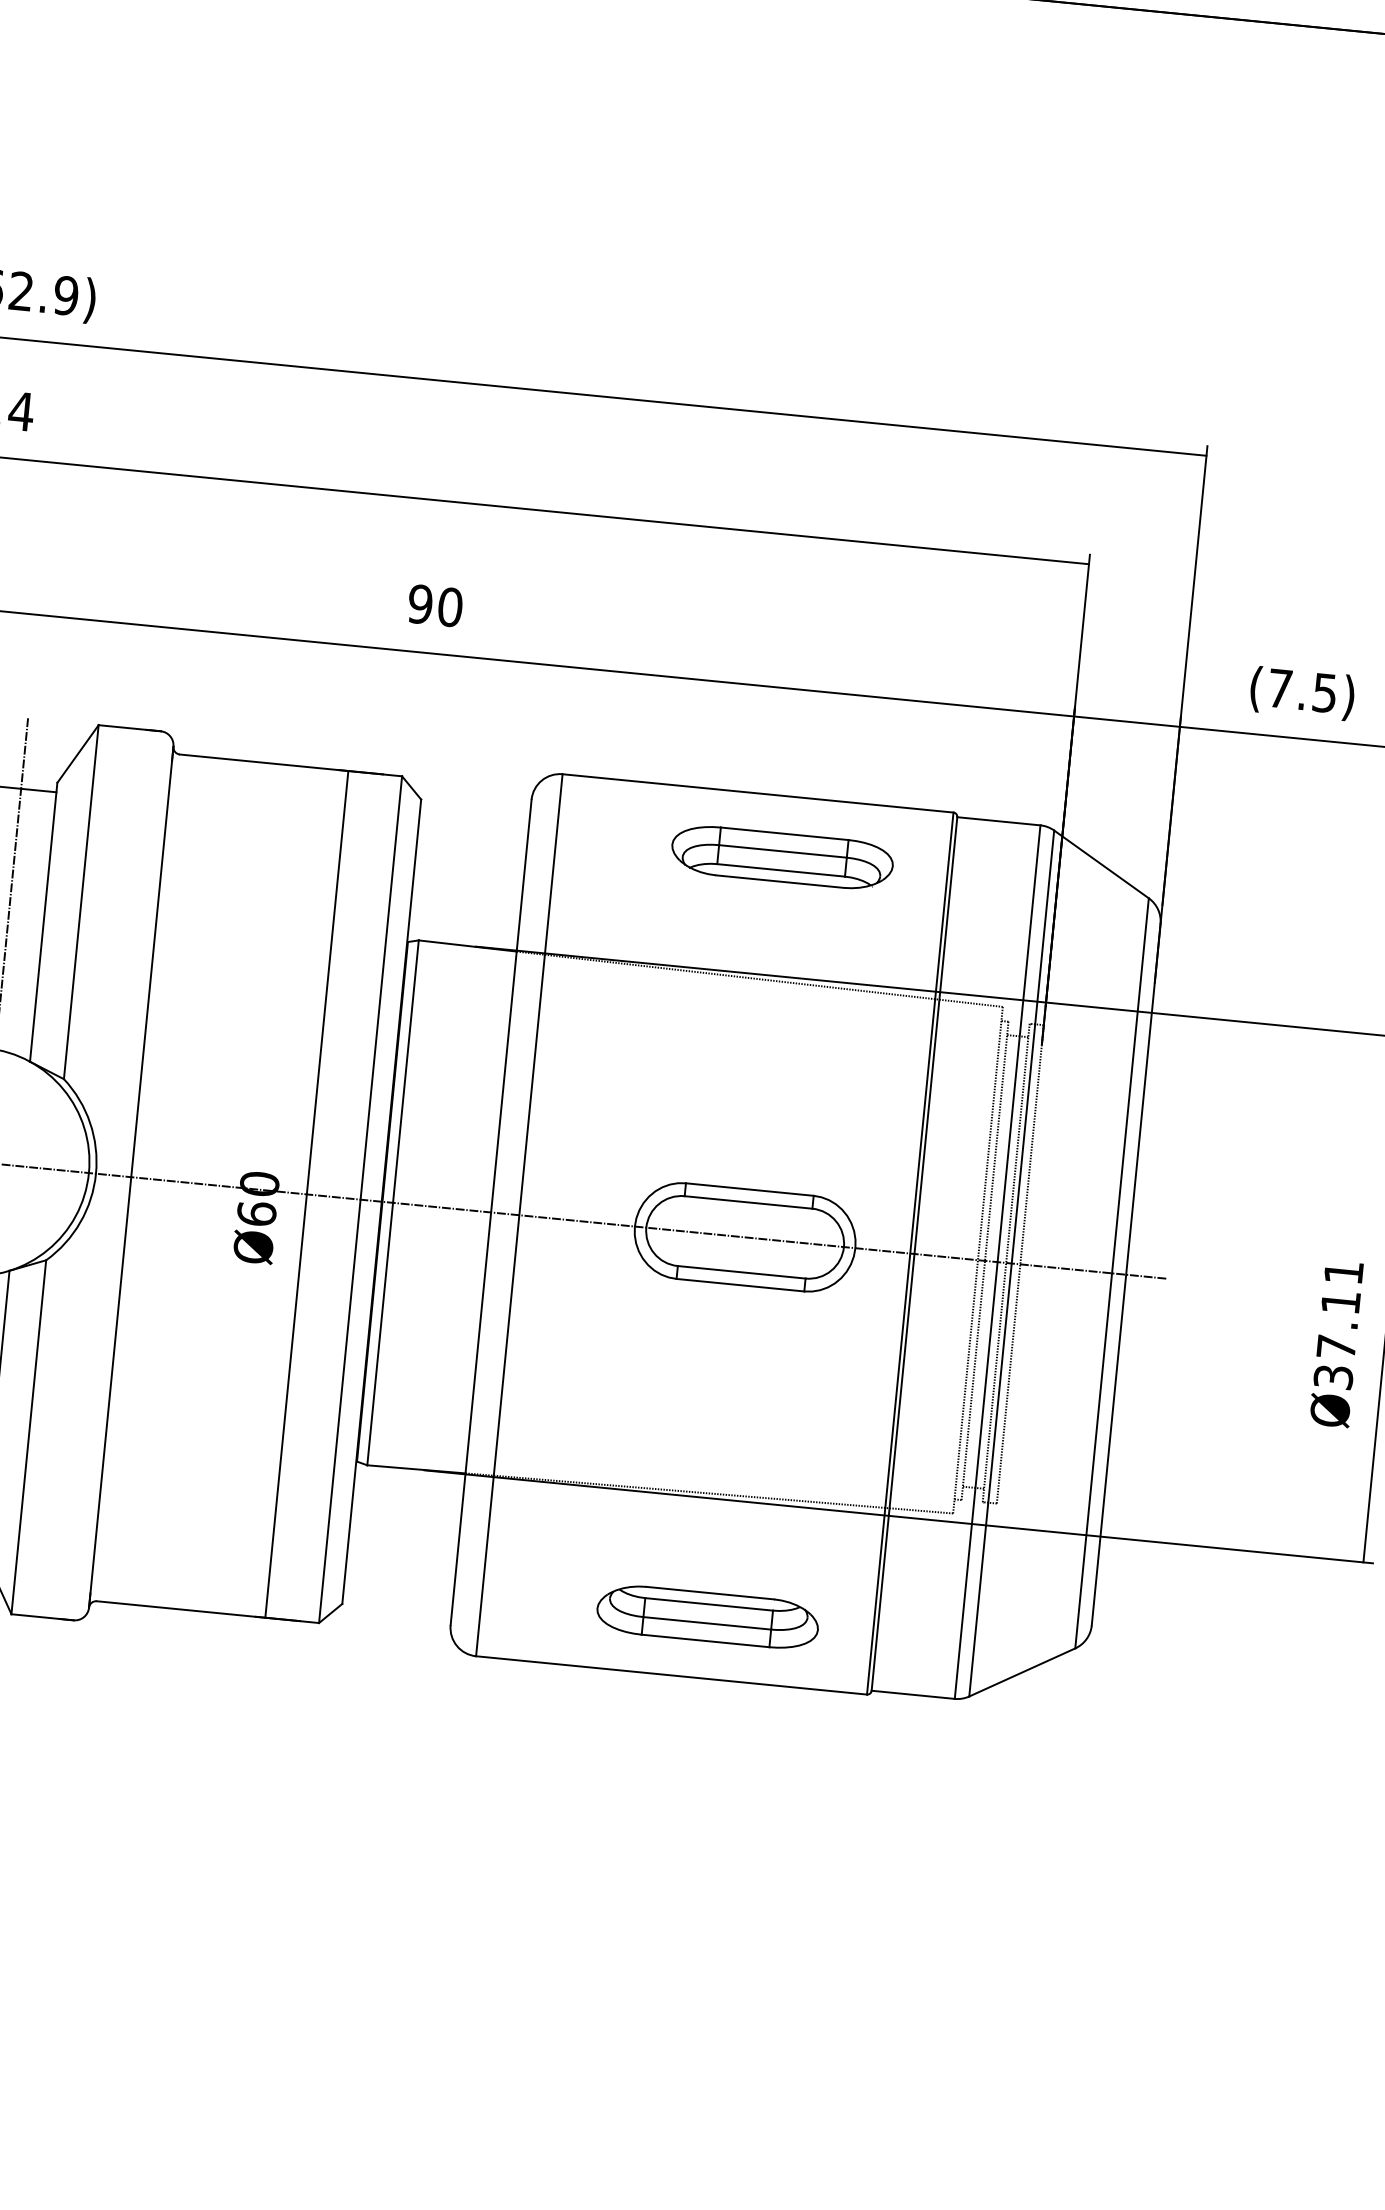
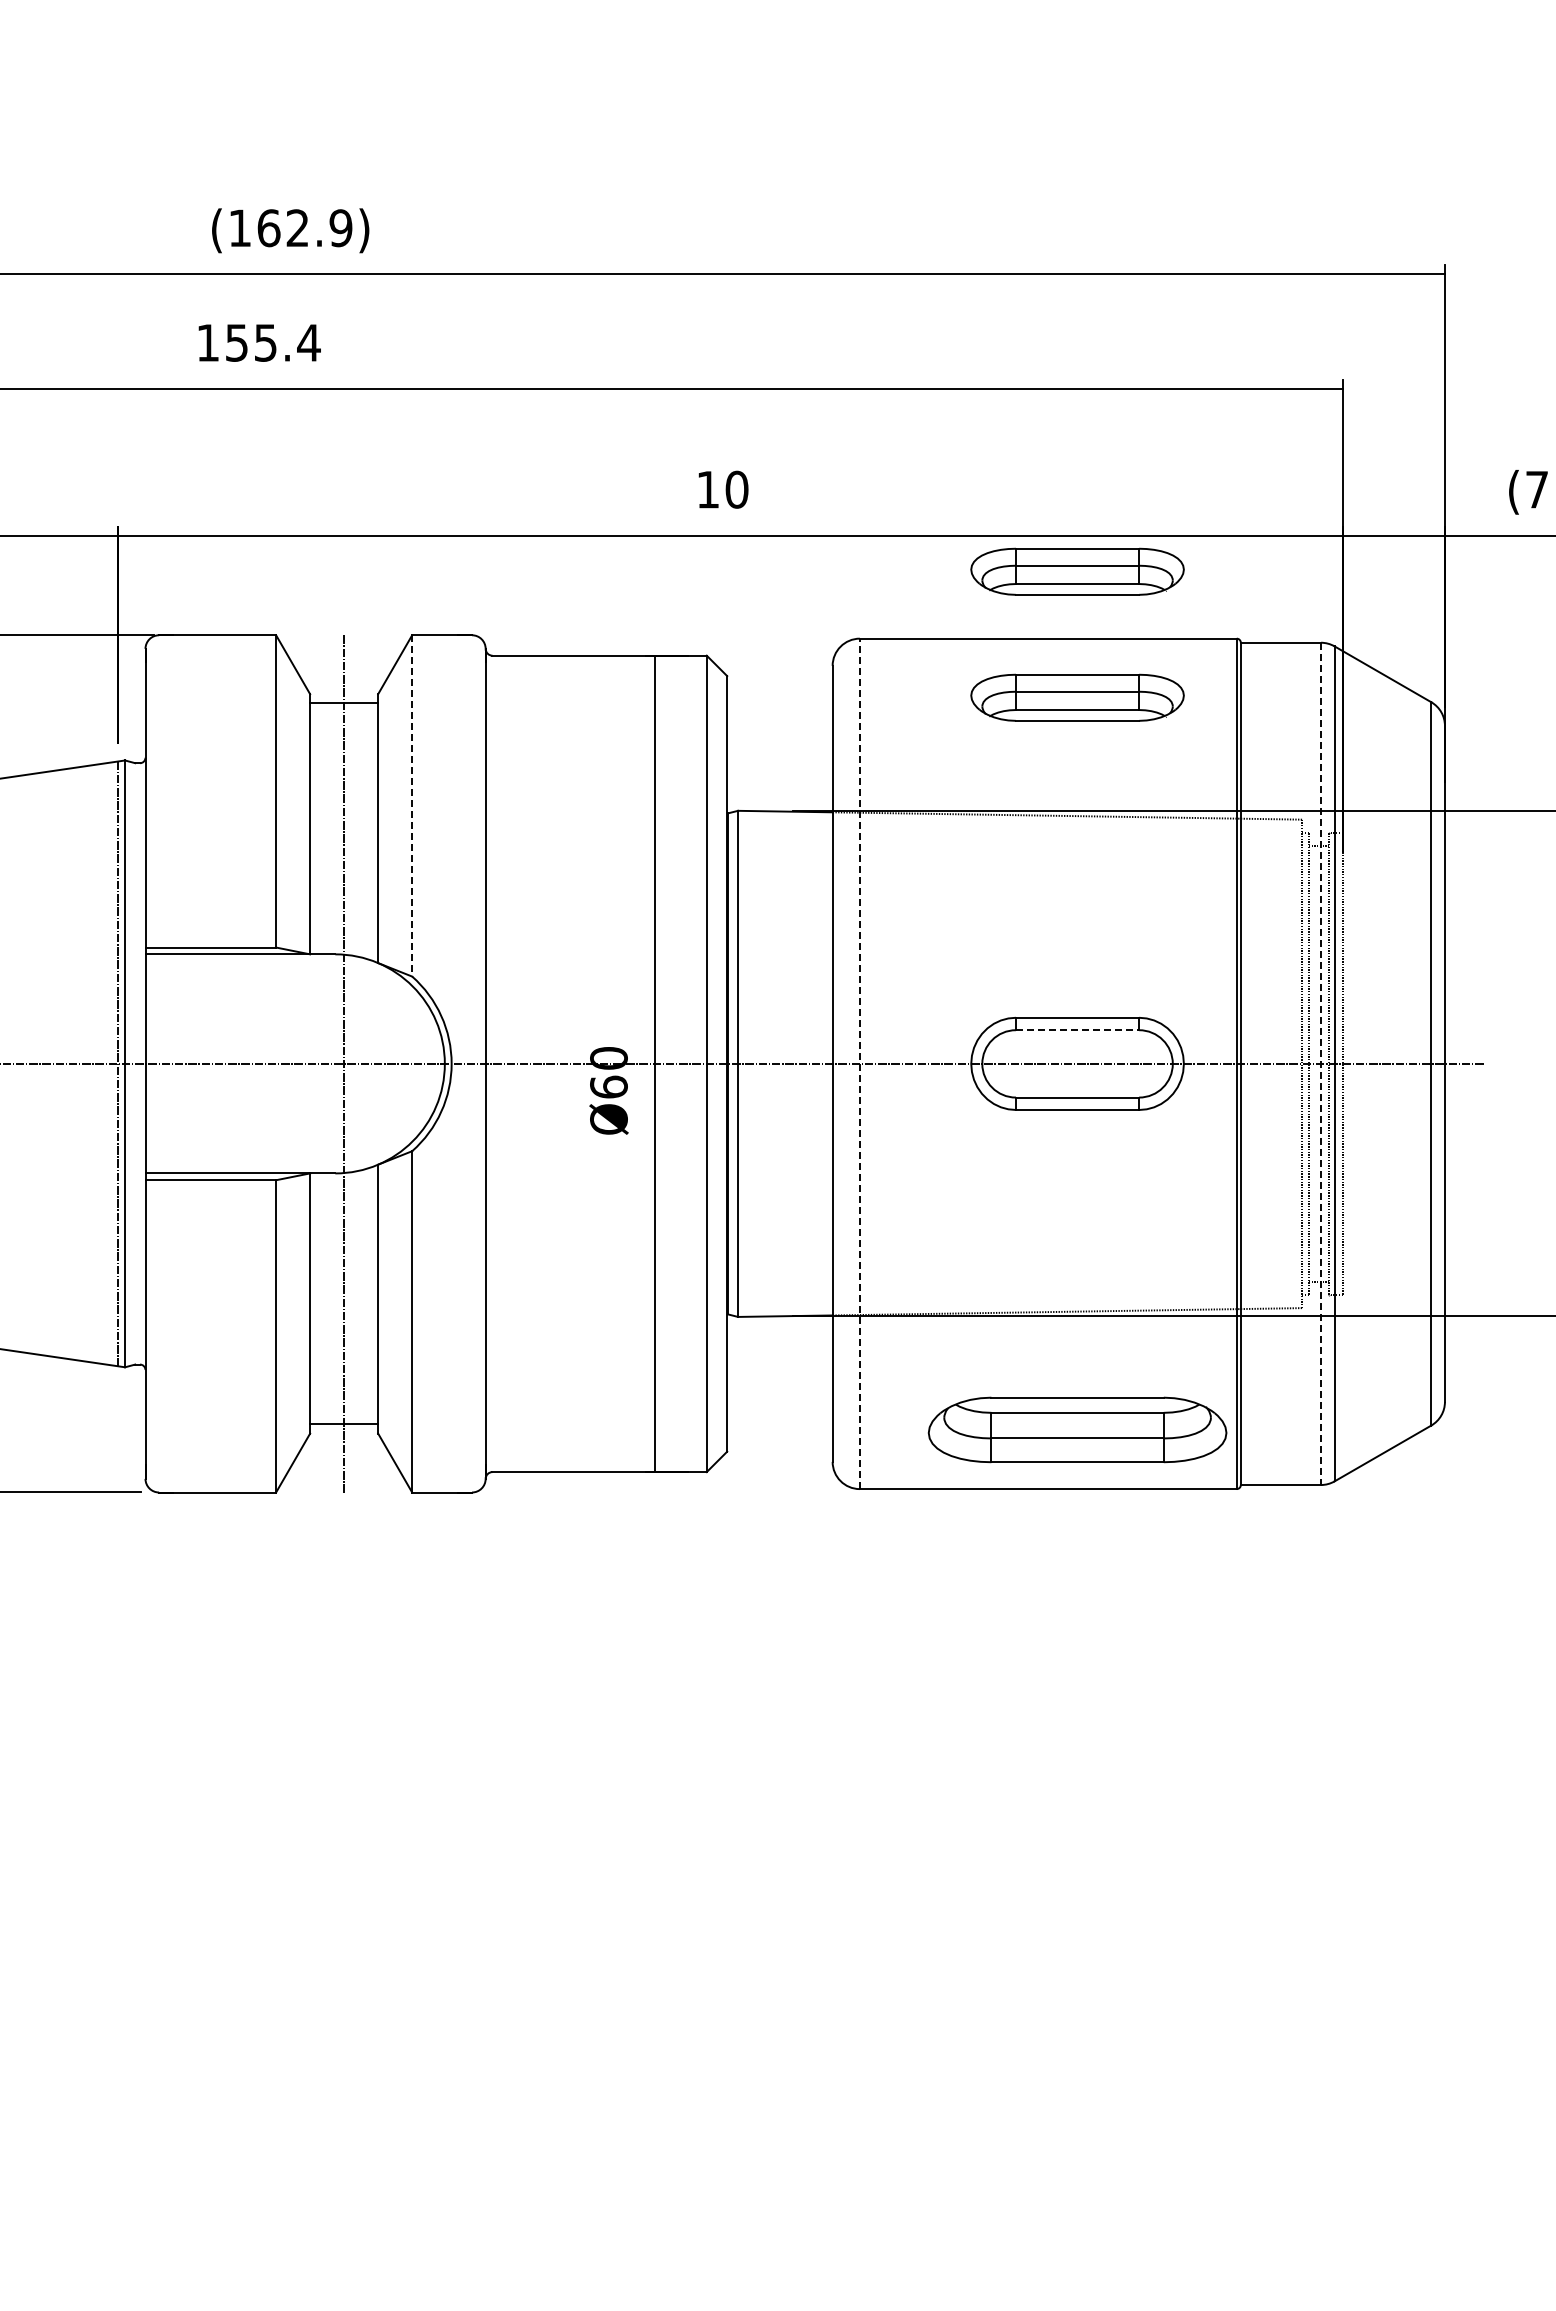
text: (419, 604) -> (707, 489), 90 -> 10
part: (795, 726) -> (1077, 571), added
line: (81, 901) -> (412, 805), solid -> dashed
line: (748, 1202) -> (1077, 1030), solid -> dashed
line: (519, 1214) -> (859, 1063), solid -> dashed
line: (998, 1262) -> (1321, 1064), solid -> dashed
part: (707, 1616) -> (1077, 1429), size x1.4

